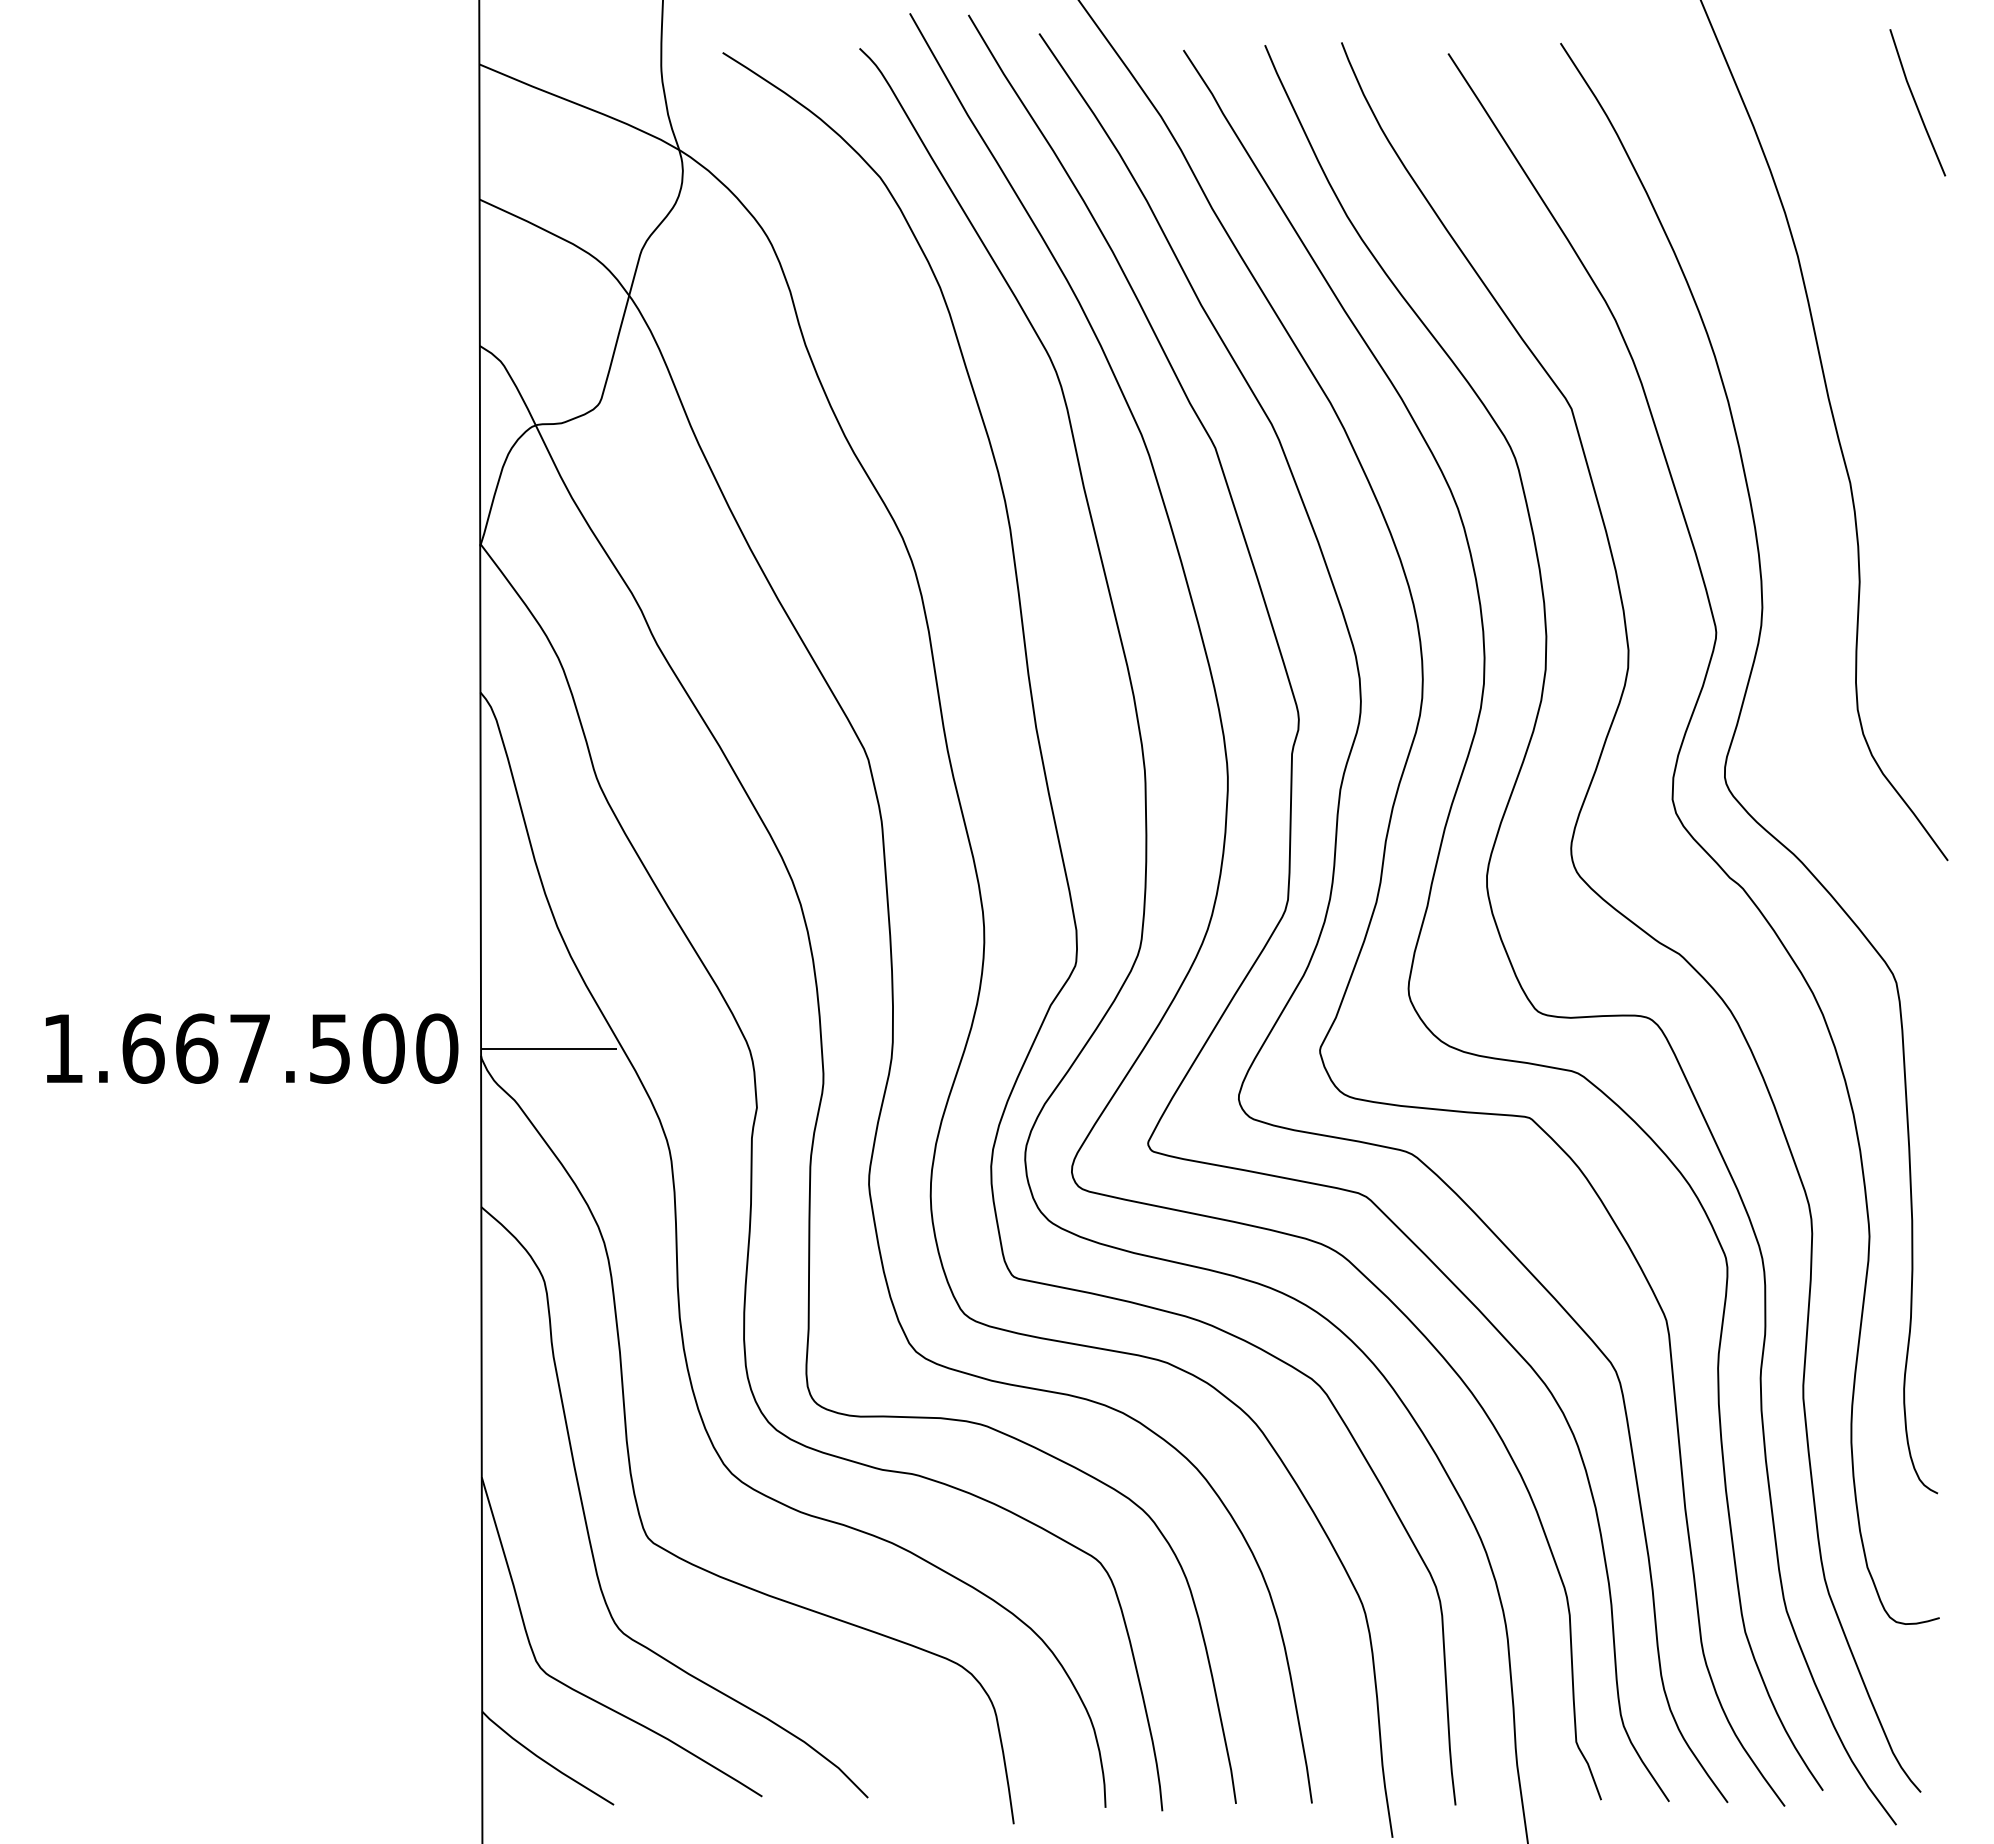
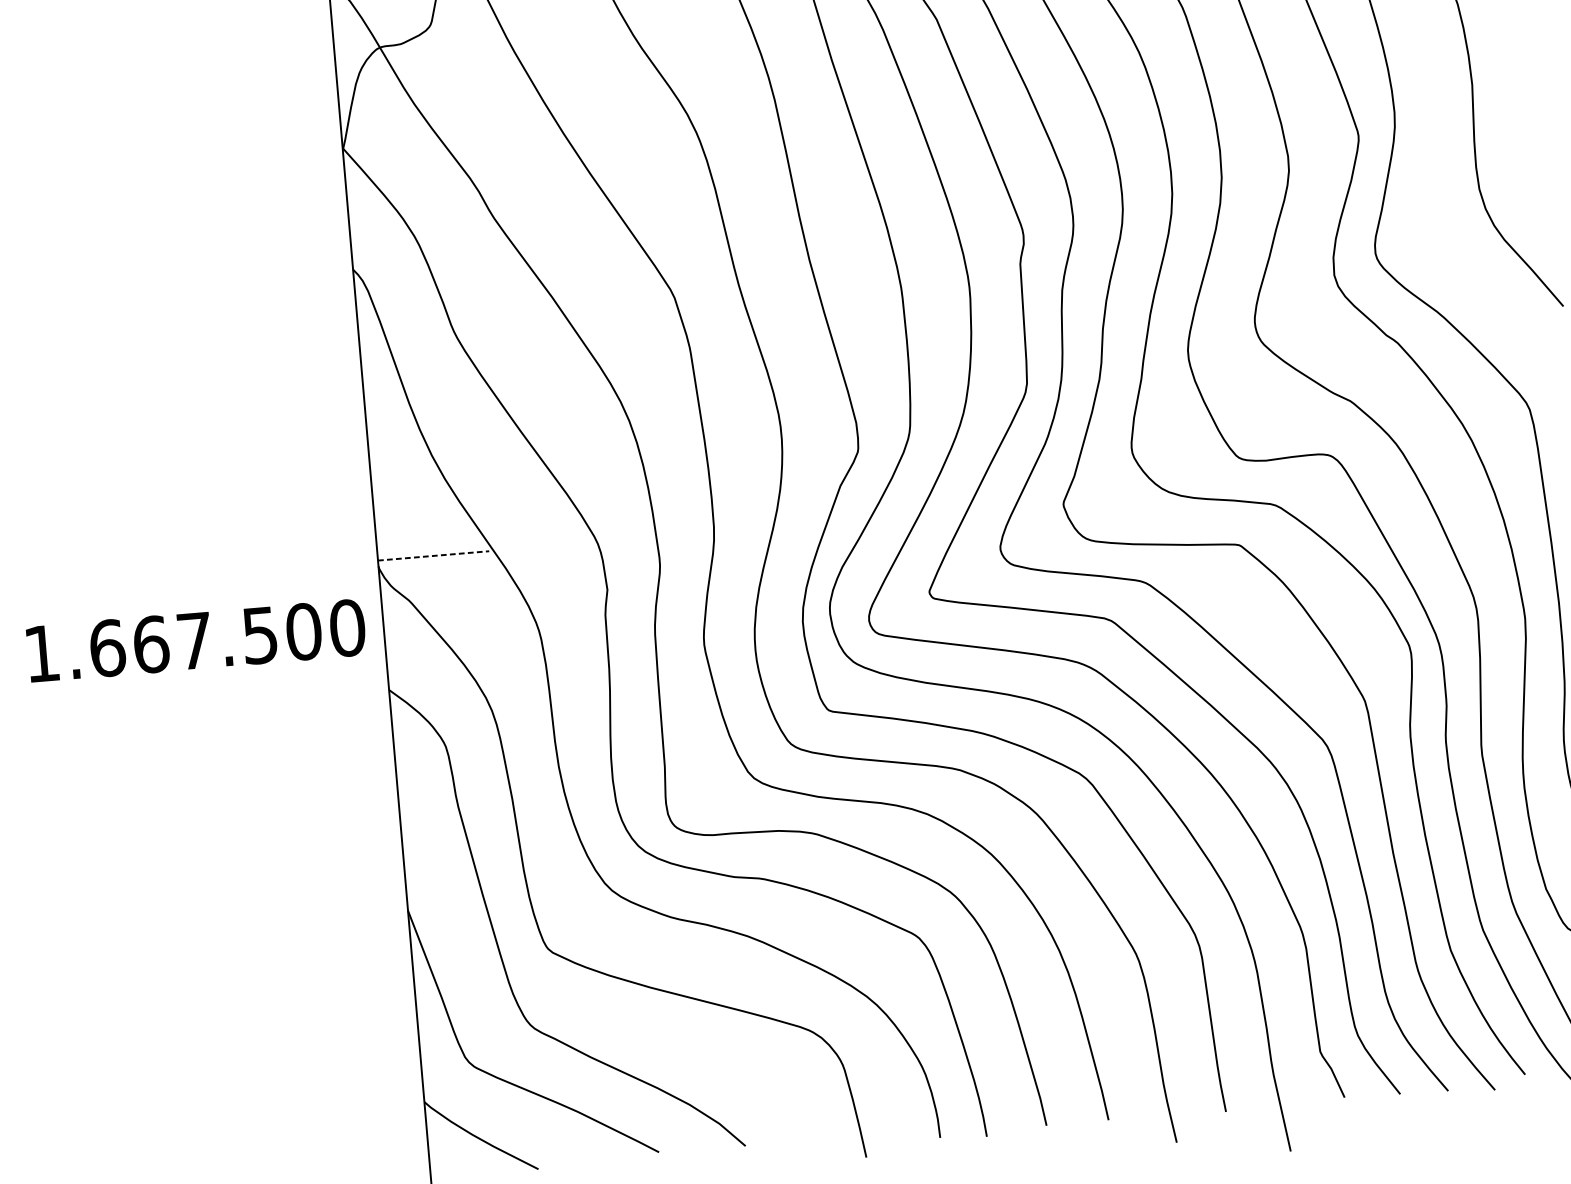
text: (252, 1048) -> (196, 640), moved
line: (549, 1048) -> (433, 555), solid -> dashed

